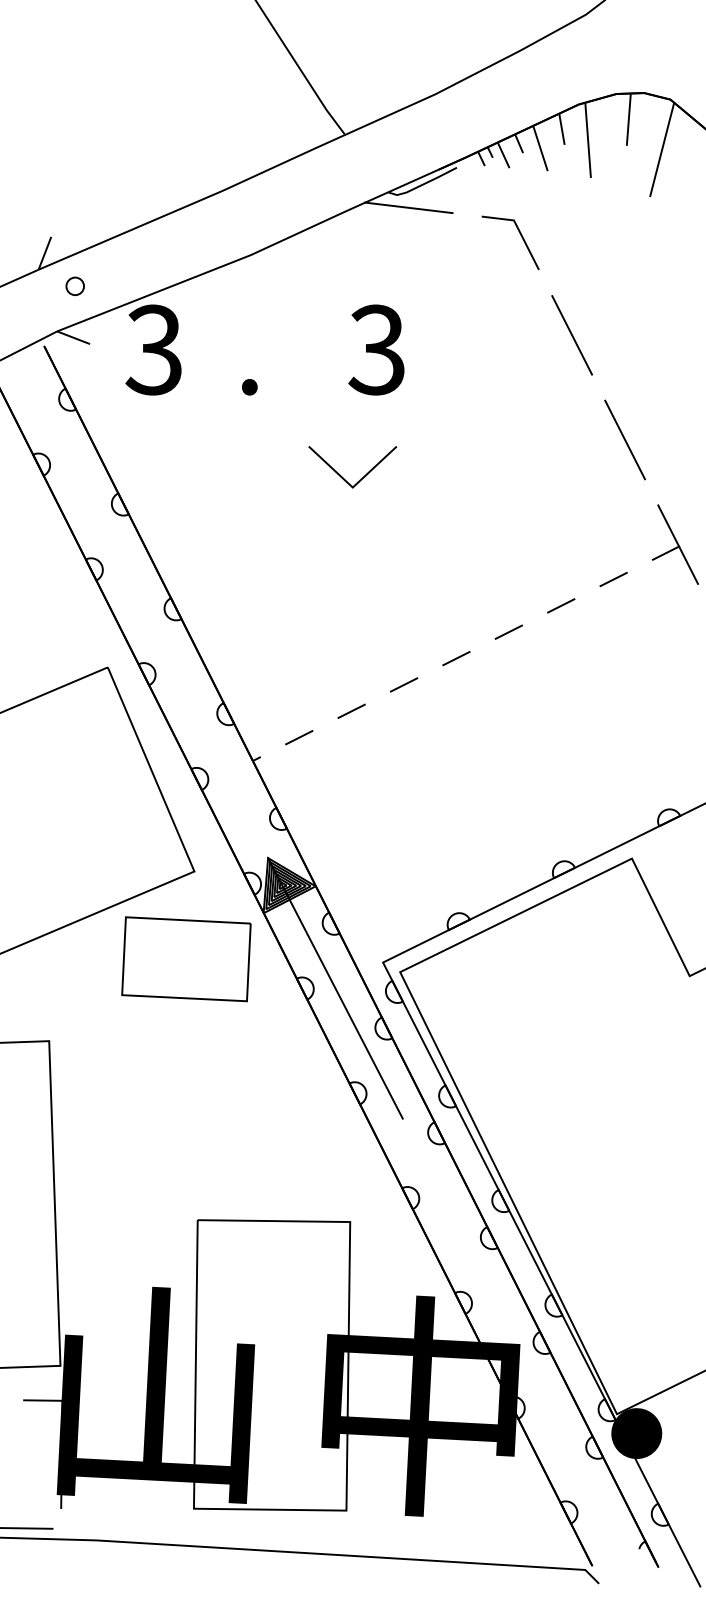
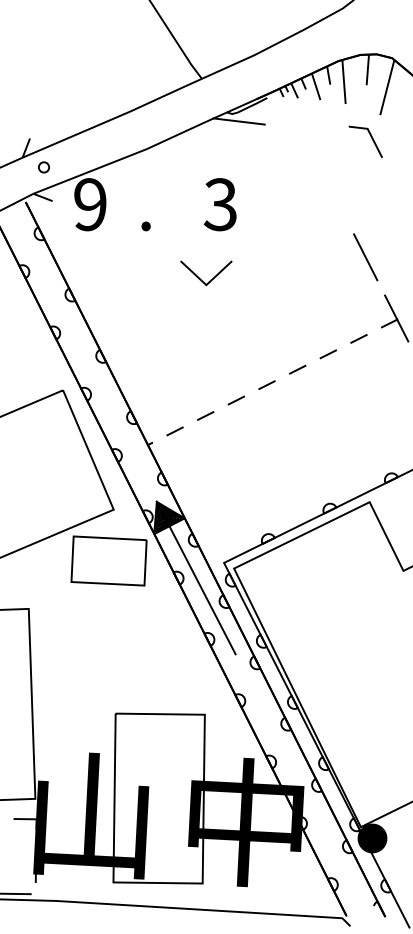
line: (520, 236) -> (371, 138), moved
line: (571, 334) -> (334, 195), removed
text: (152, 349) -> (89, 204), 3 -> 9

